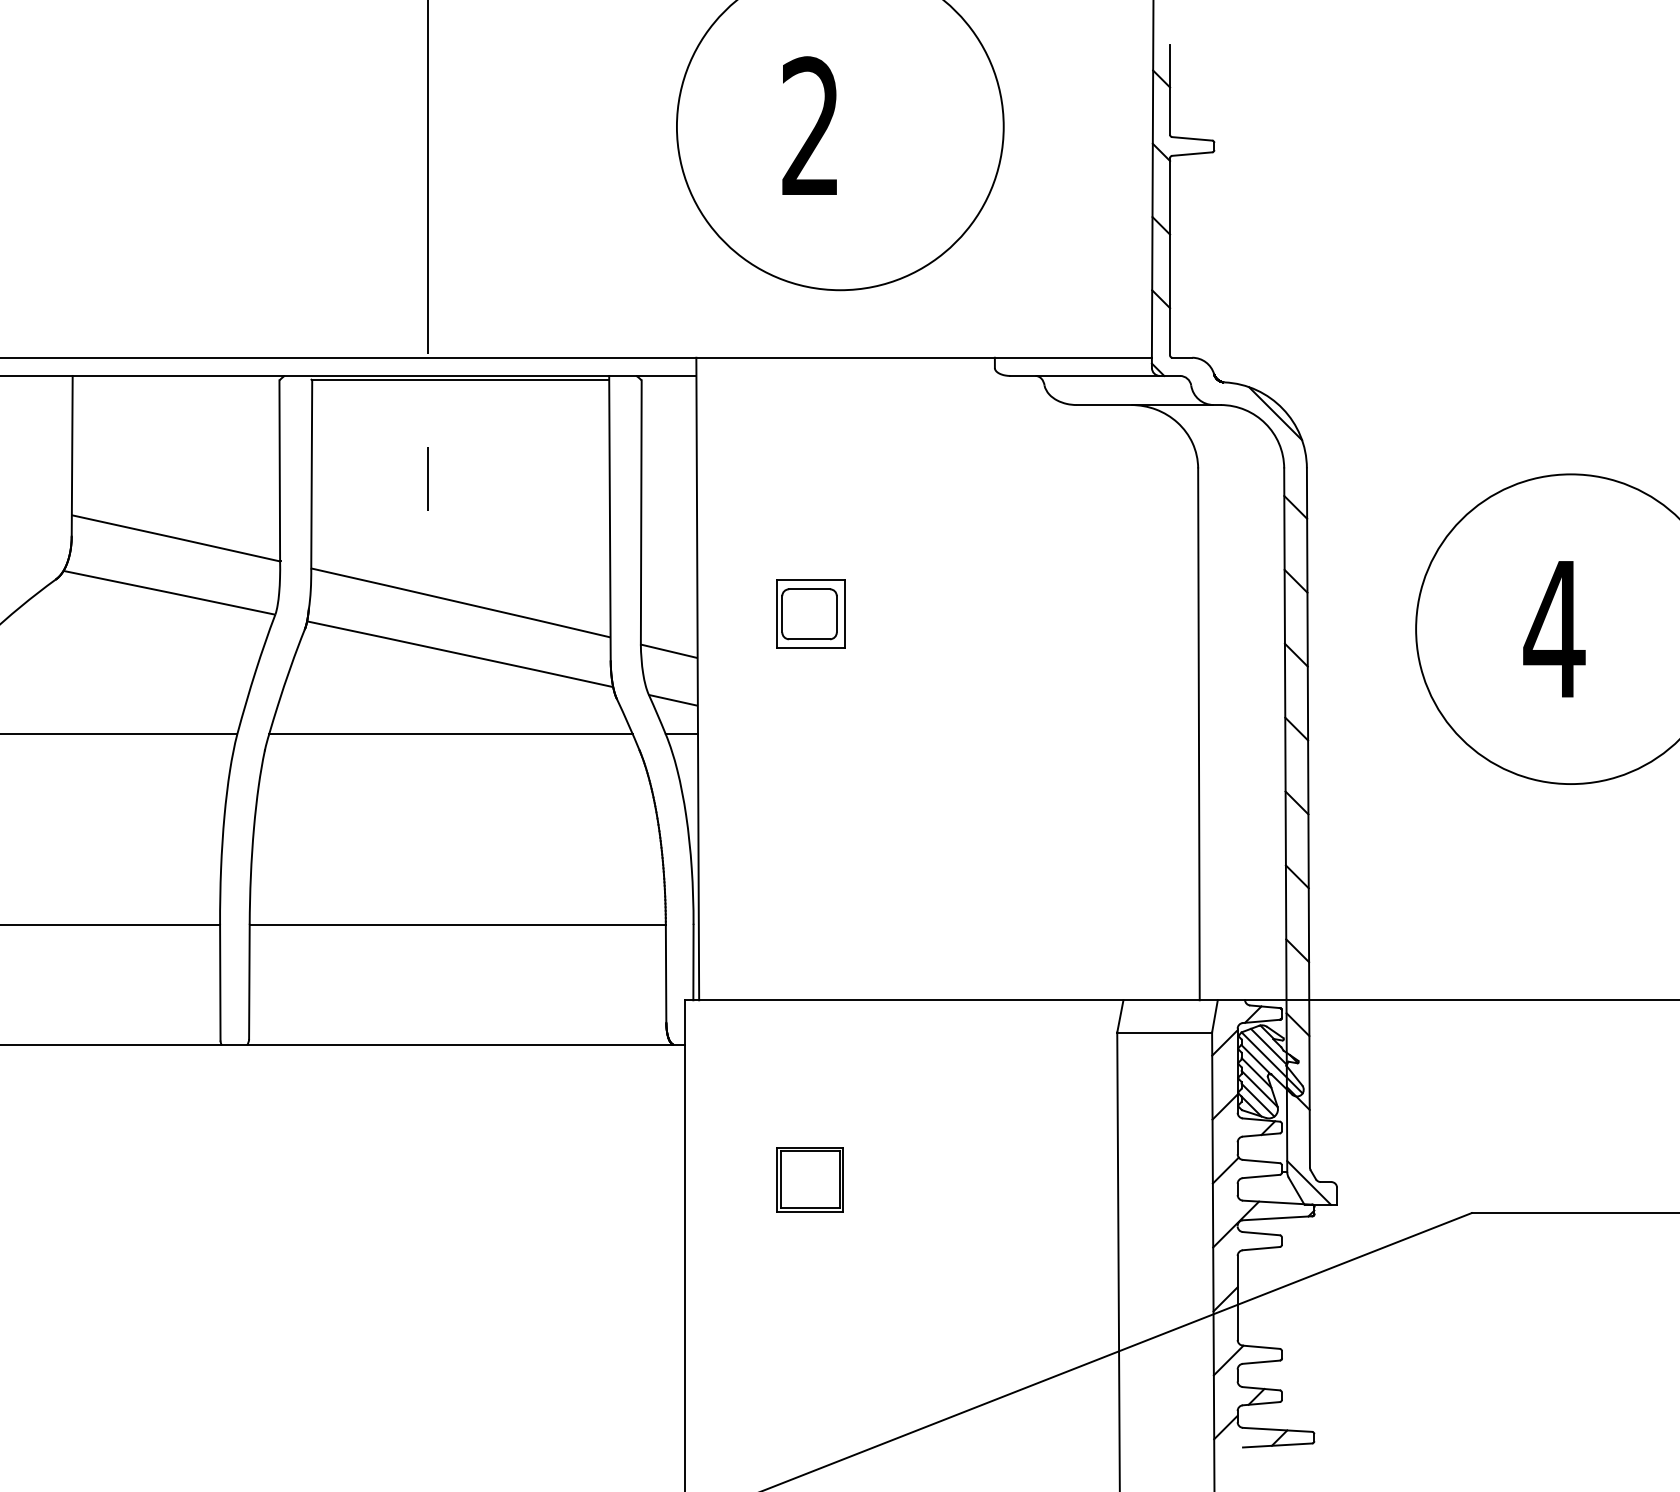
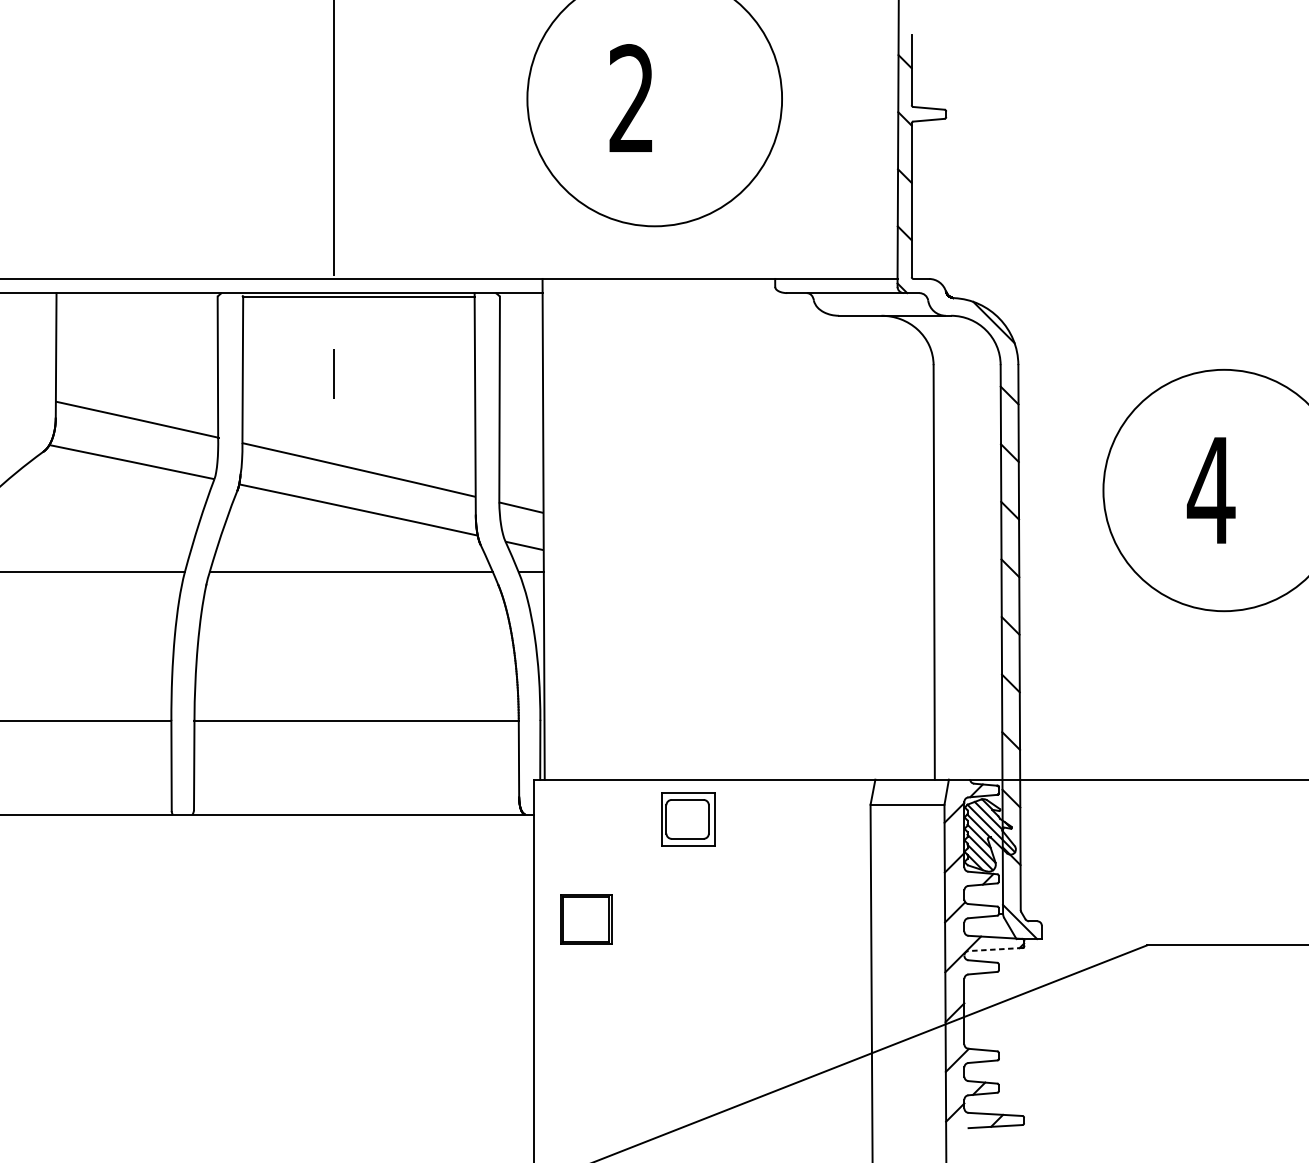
part: (810, 613) -> (688, 818), moved
part: (809, 1179) -> (585, 919), moved
line: (1277, 1218) -> (995, 949), solid -> dashed

